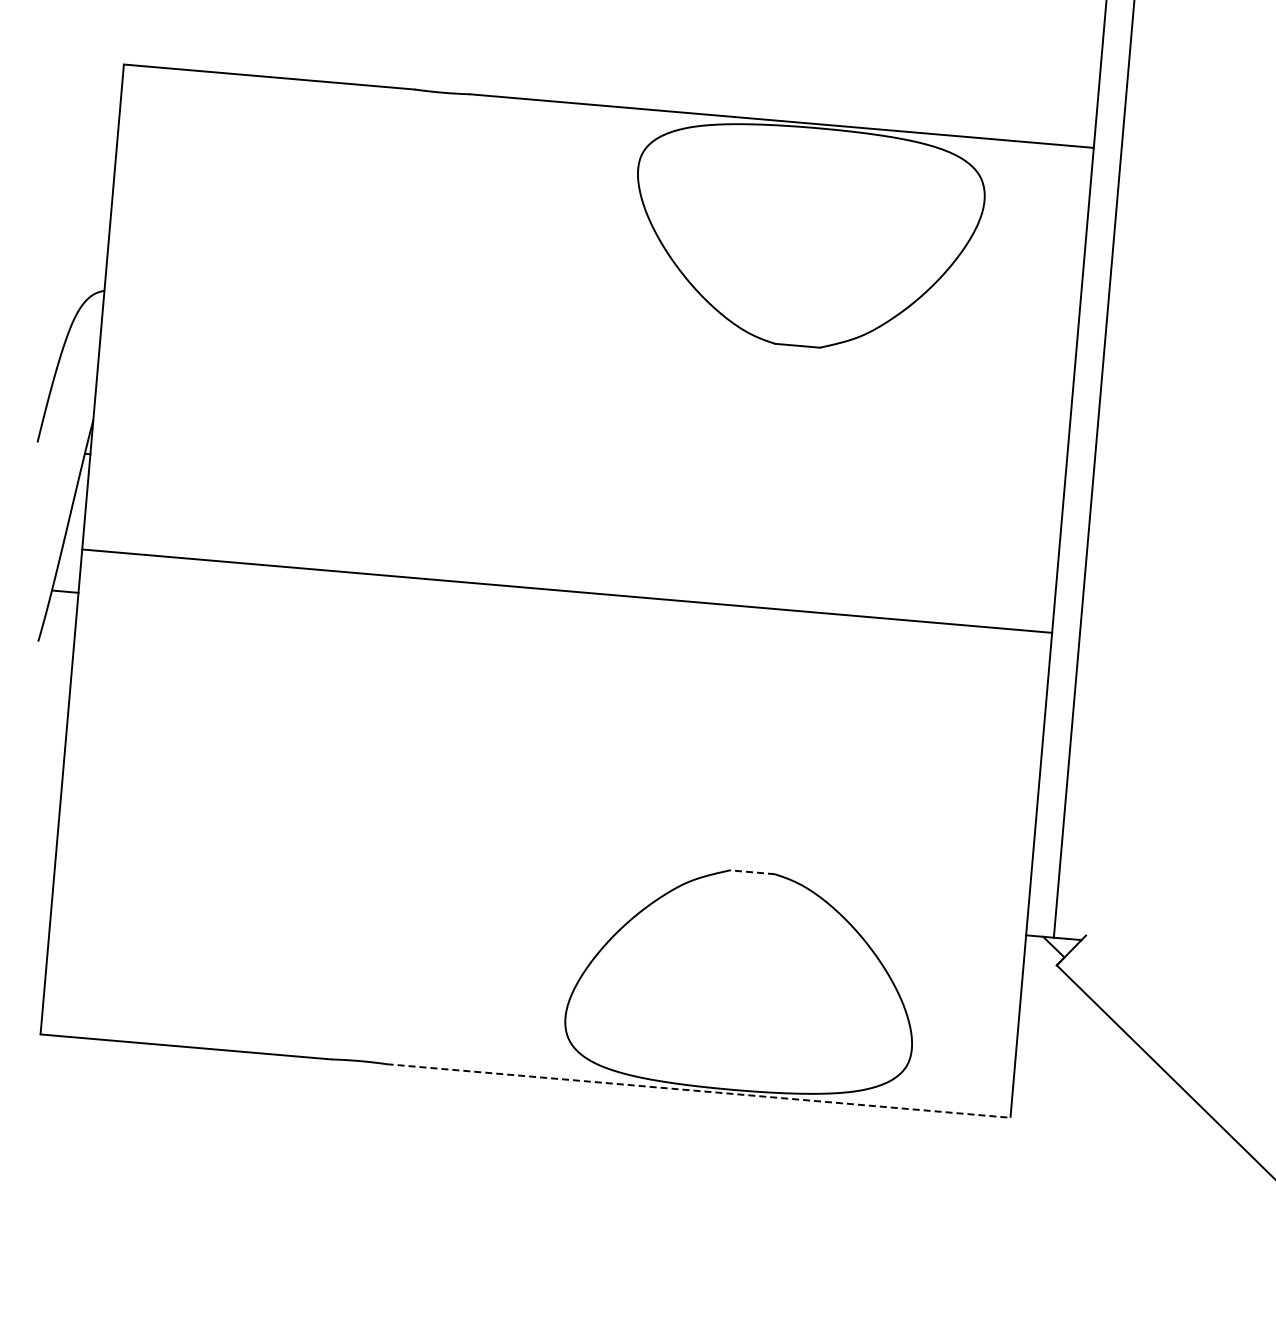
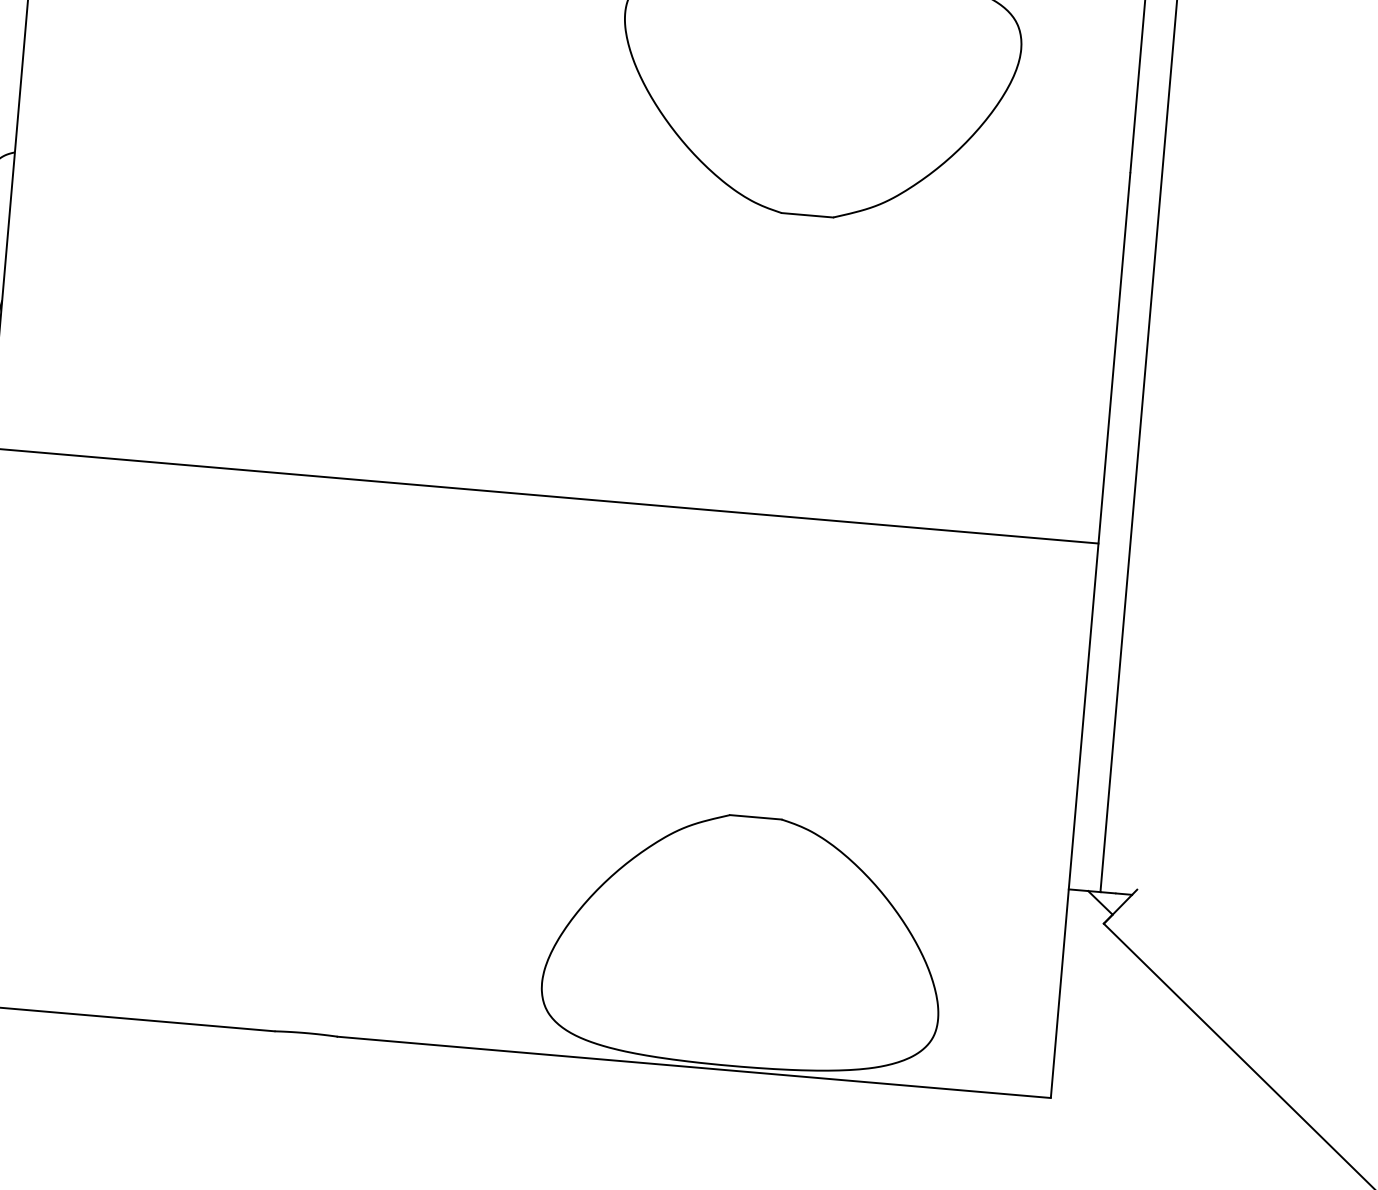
line: (752, 872) -> (755, 817), dashed -> solid
line: (699, 1091) -> (695, 1067), dashed -> solid

